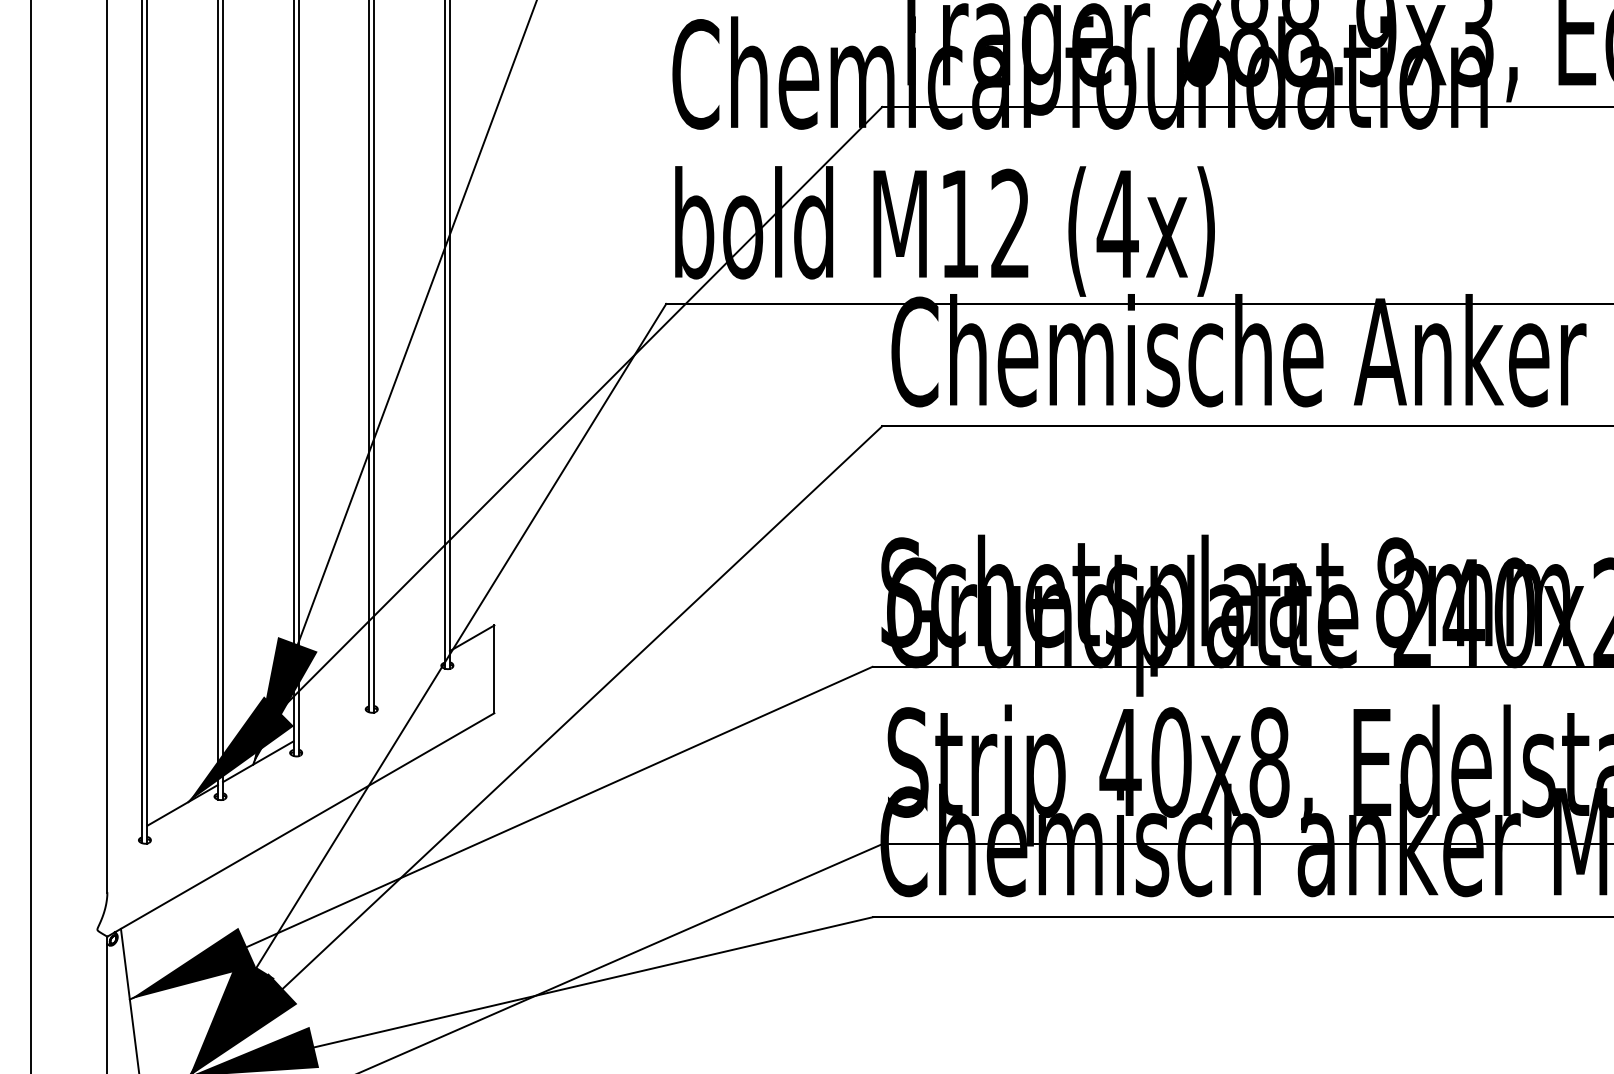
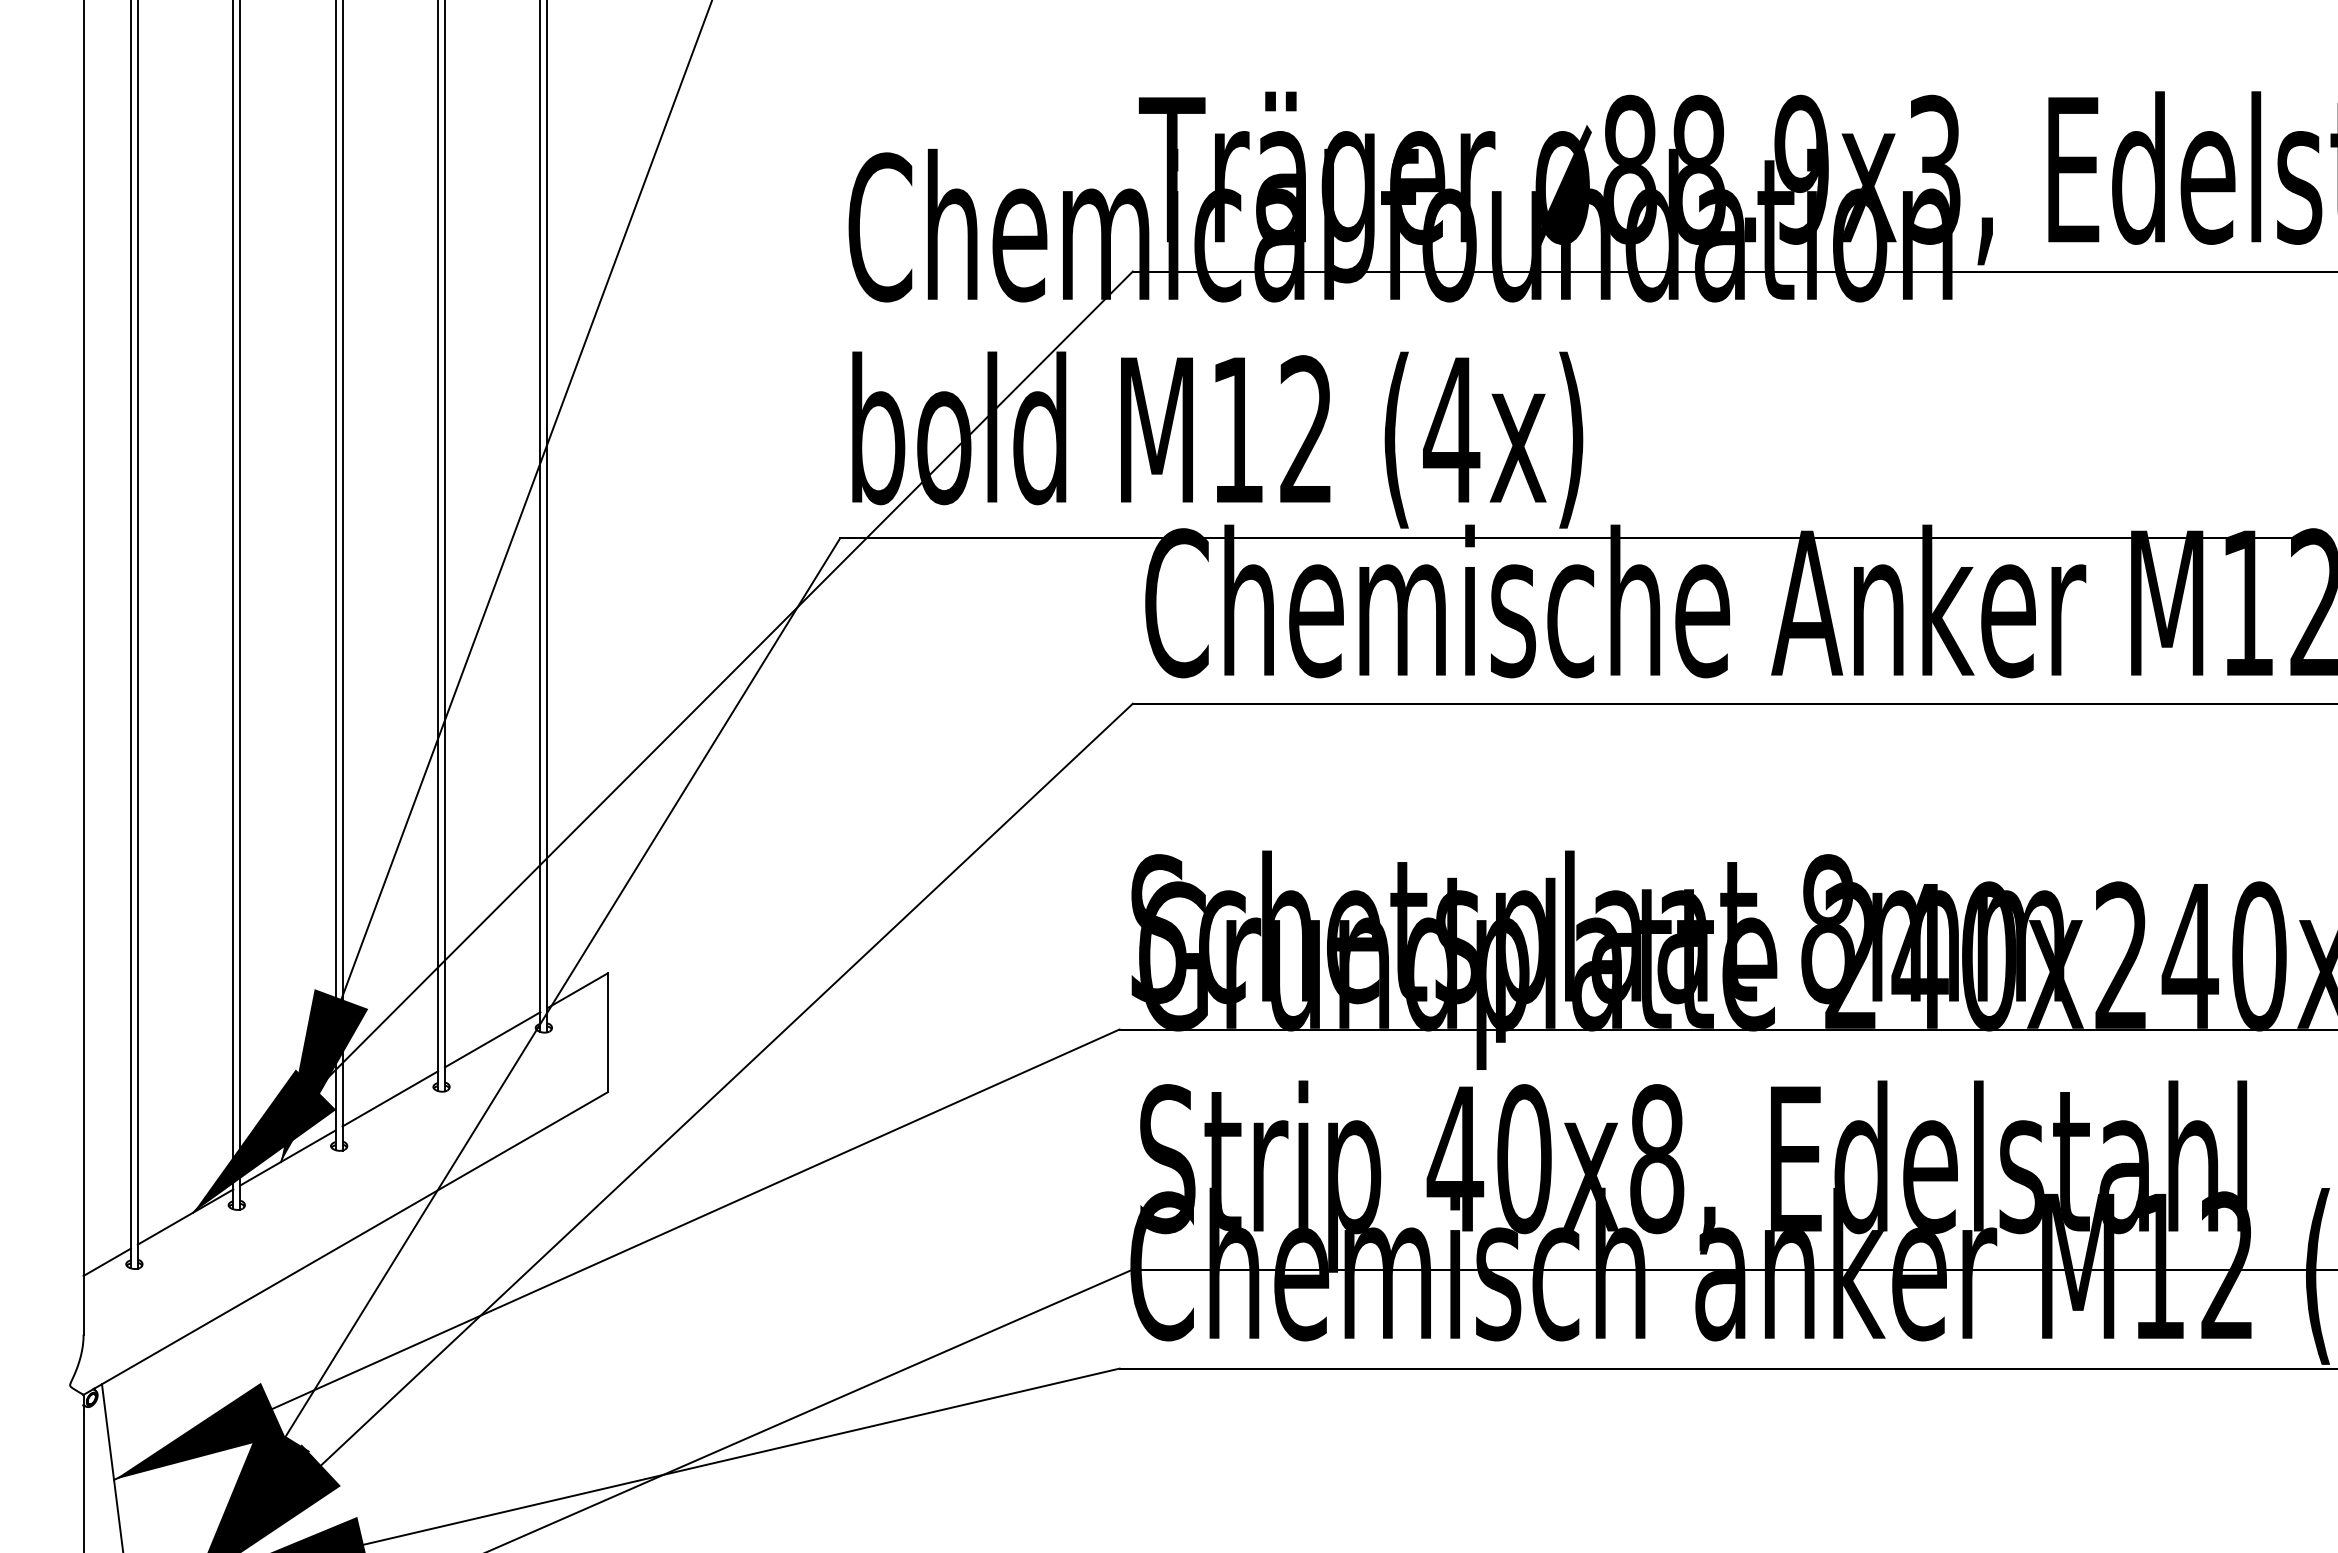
line: (409, 674) -> (492, 1039), added
line: (334, 717) -> (390, 1098), added
line: (124, 838) -> (106, 1262), added

